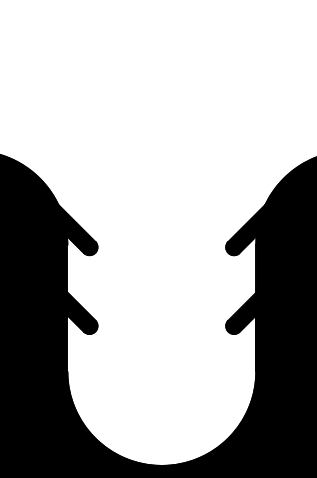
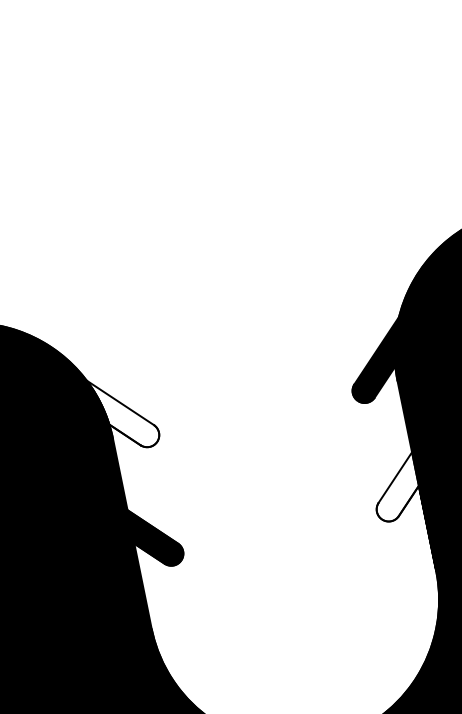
fill: (77, 229) -> (123, 412), removed
fill: (241, 331) -> (401, 515), removed

